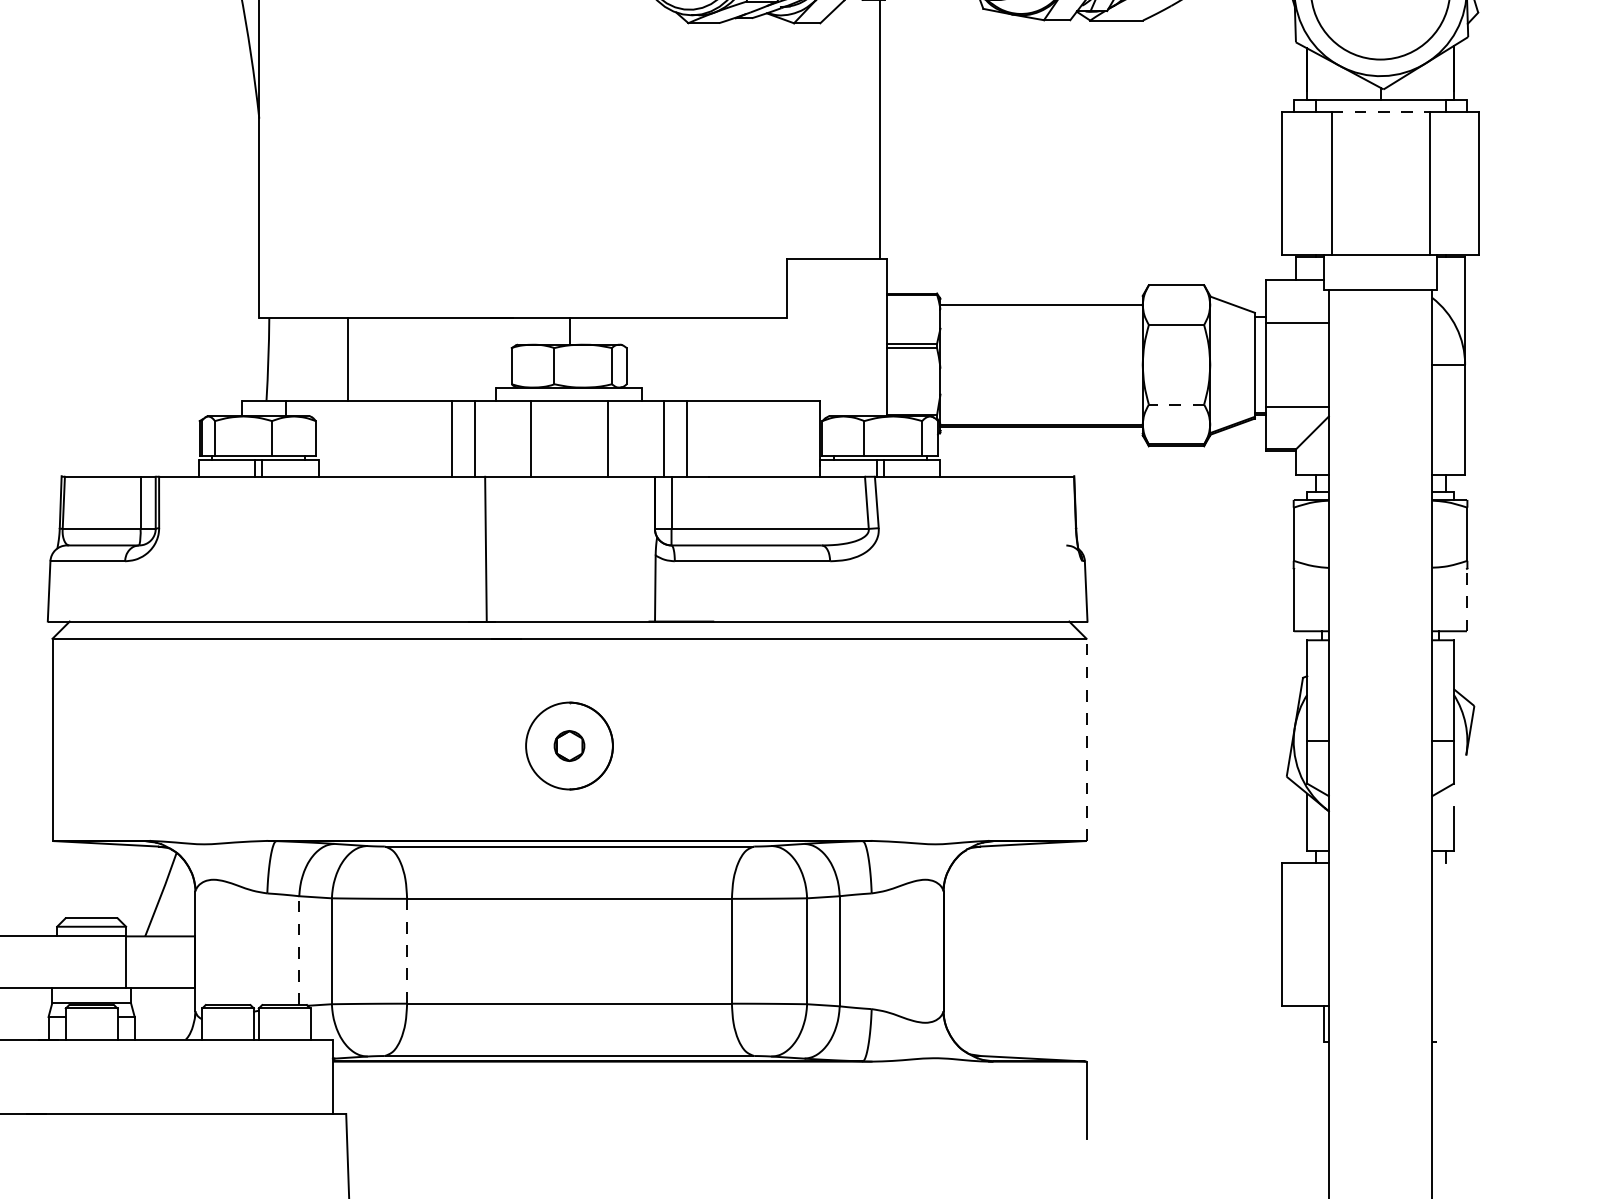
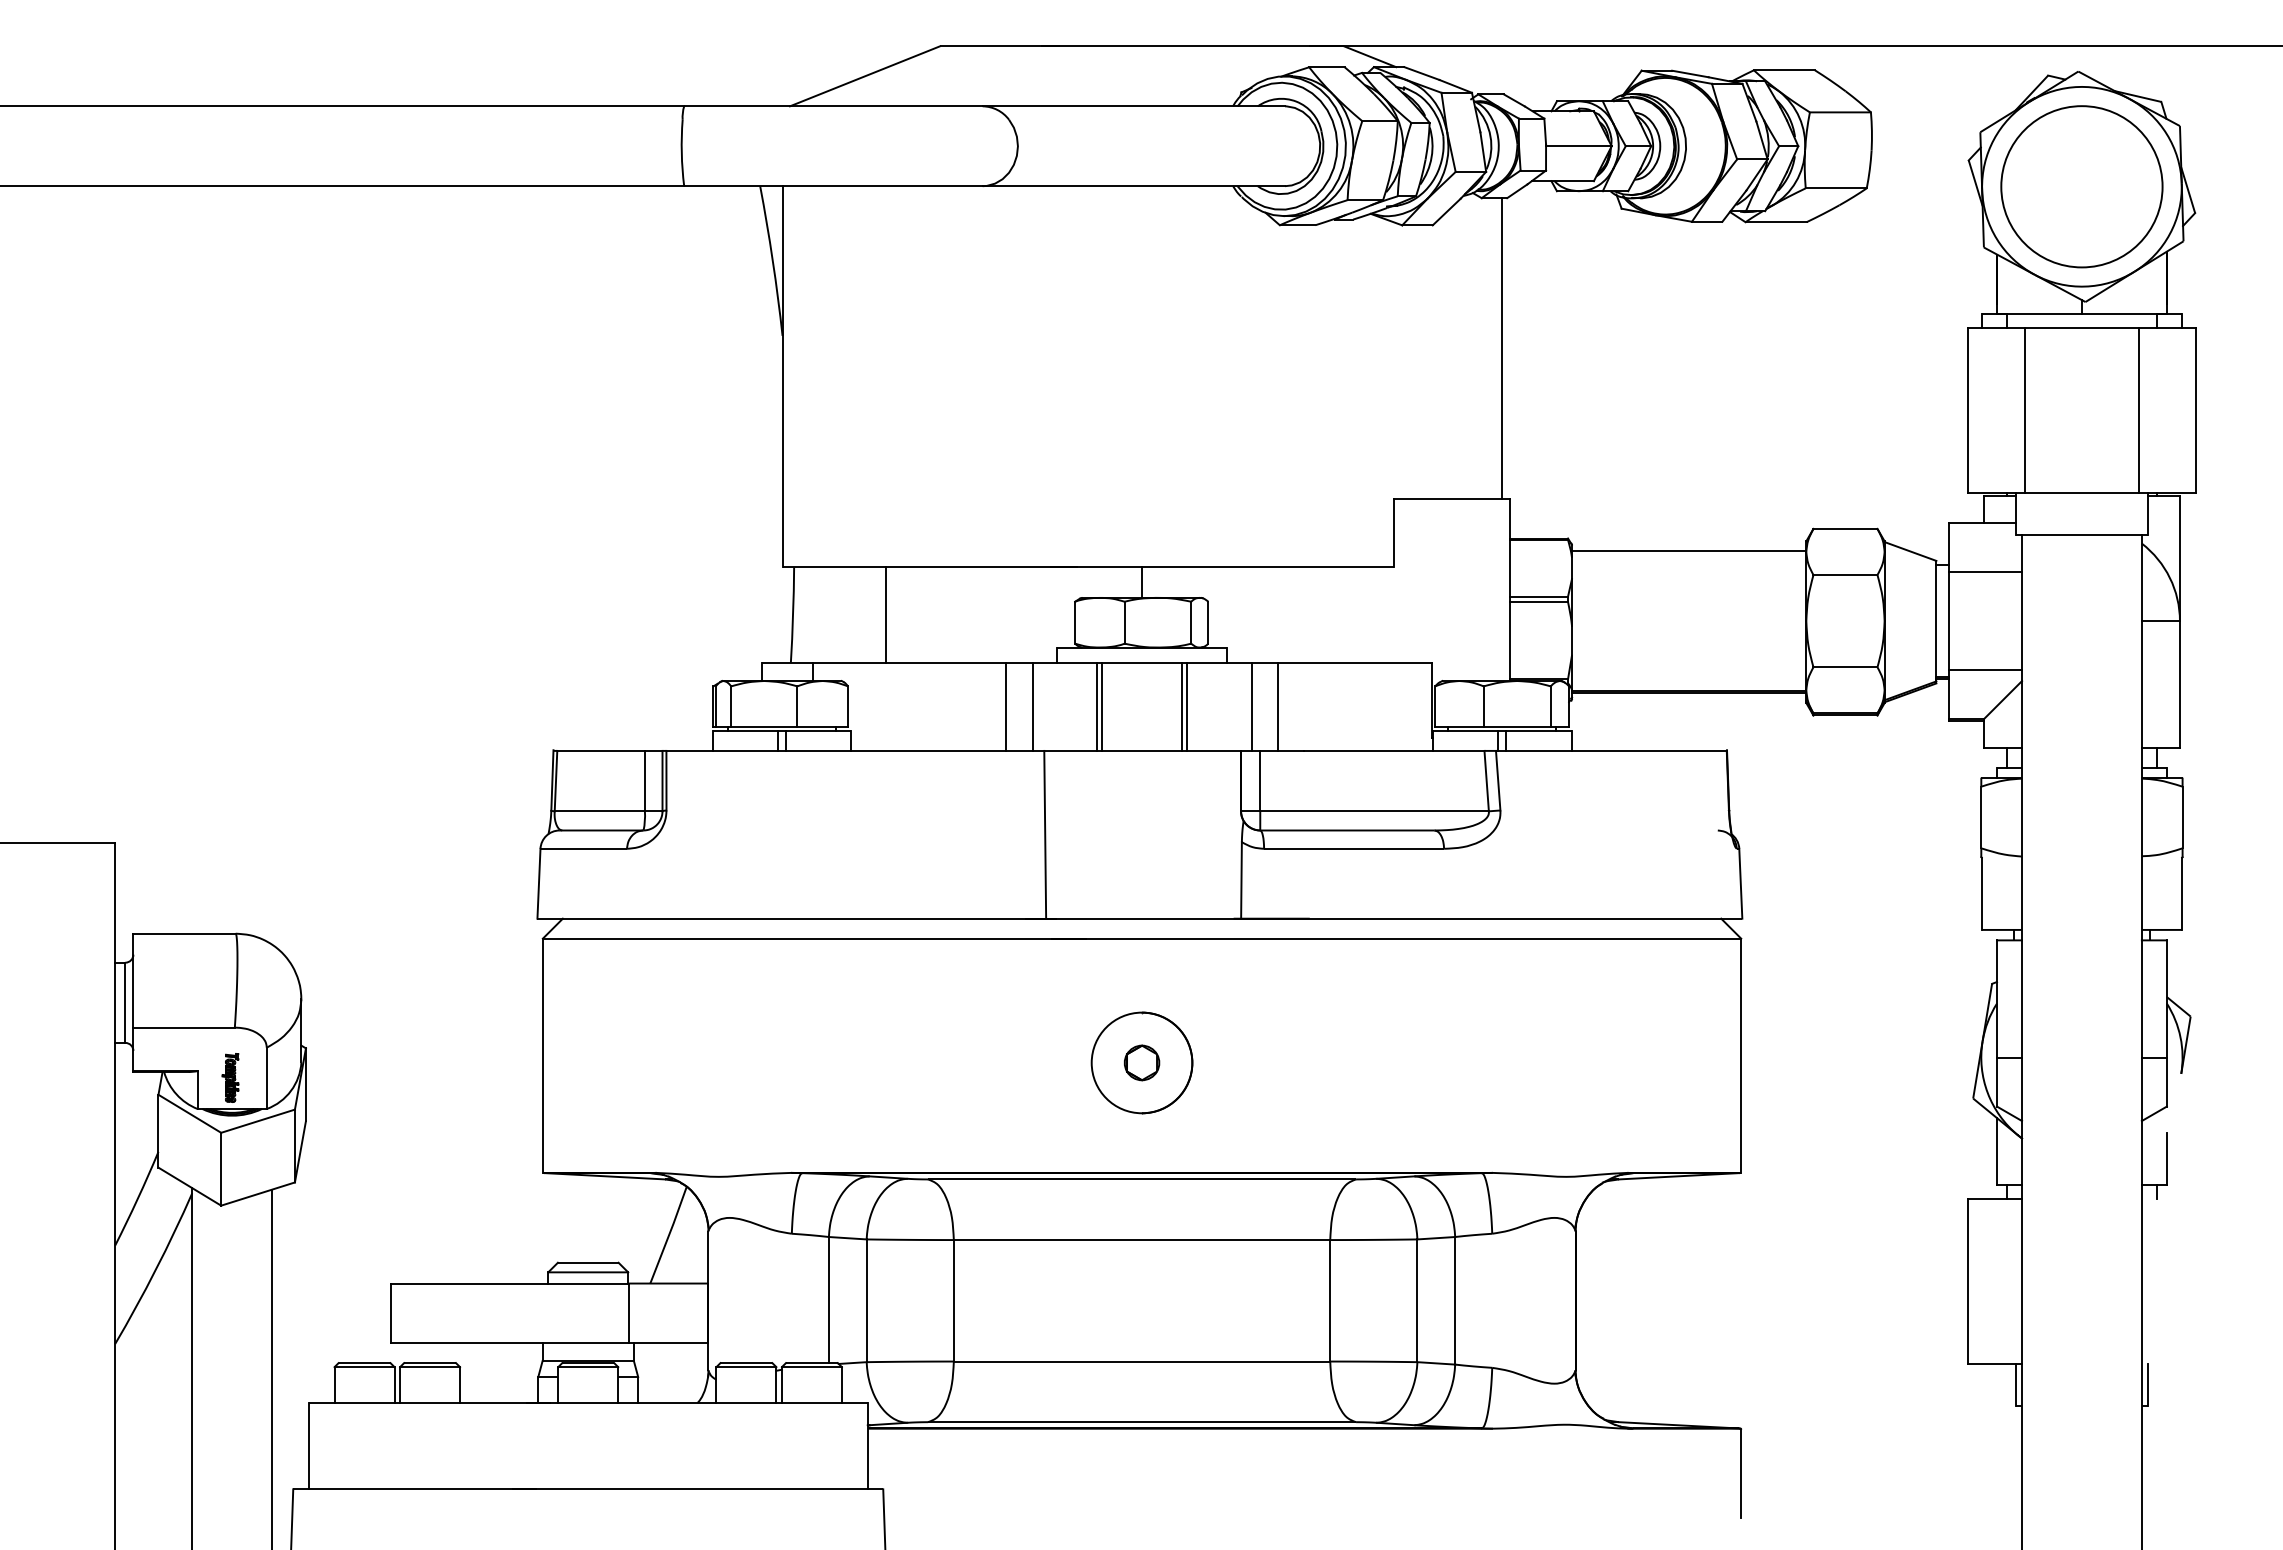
line: (1380, 112) -> (2081, 328), dashed -> solid
line: (1175, 404) -> (1844, 667), dashed -> solid
line: (534, 438) -> (1101, 706), added
line: (603, 438) -> (1181, 706), added
line: (1467, 599) -> (2182, 893), dashed -> solid
line: (1086, 739) -> (1741, 1055), dashed -> solid
line: (298, 950) -> (828, 1299), dashed -> solid
line: (406, 951) -> (953, 1300), dashed -> solid
line: (1437, 1023) -> (2147, 1384), added

